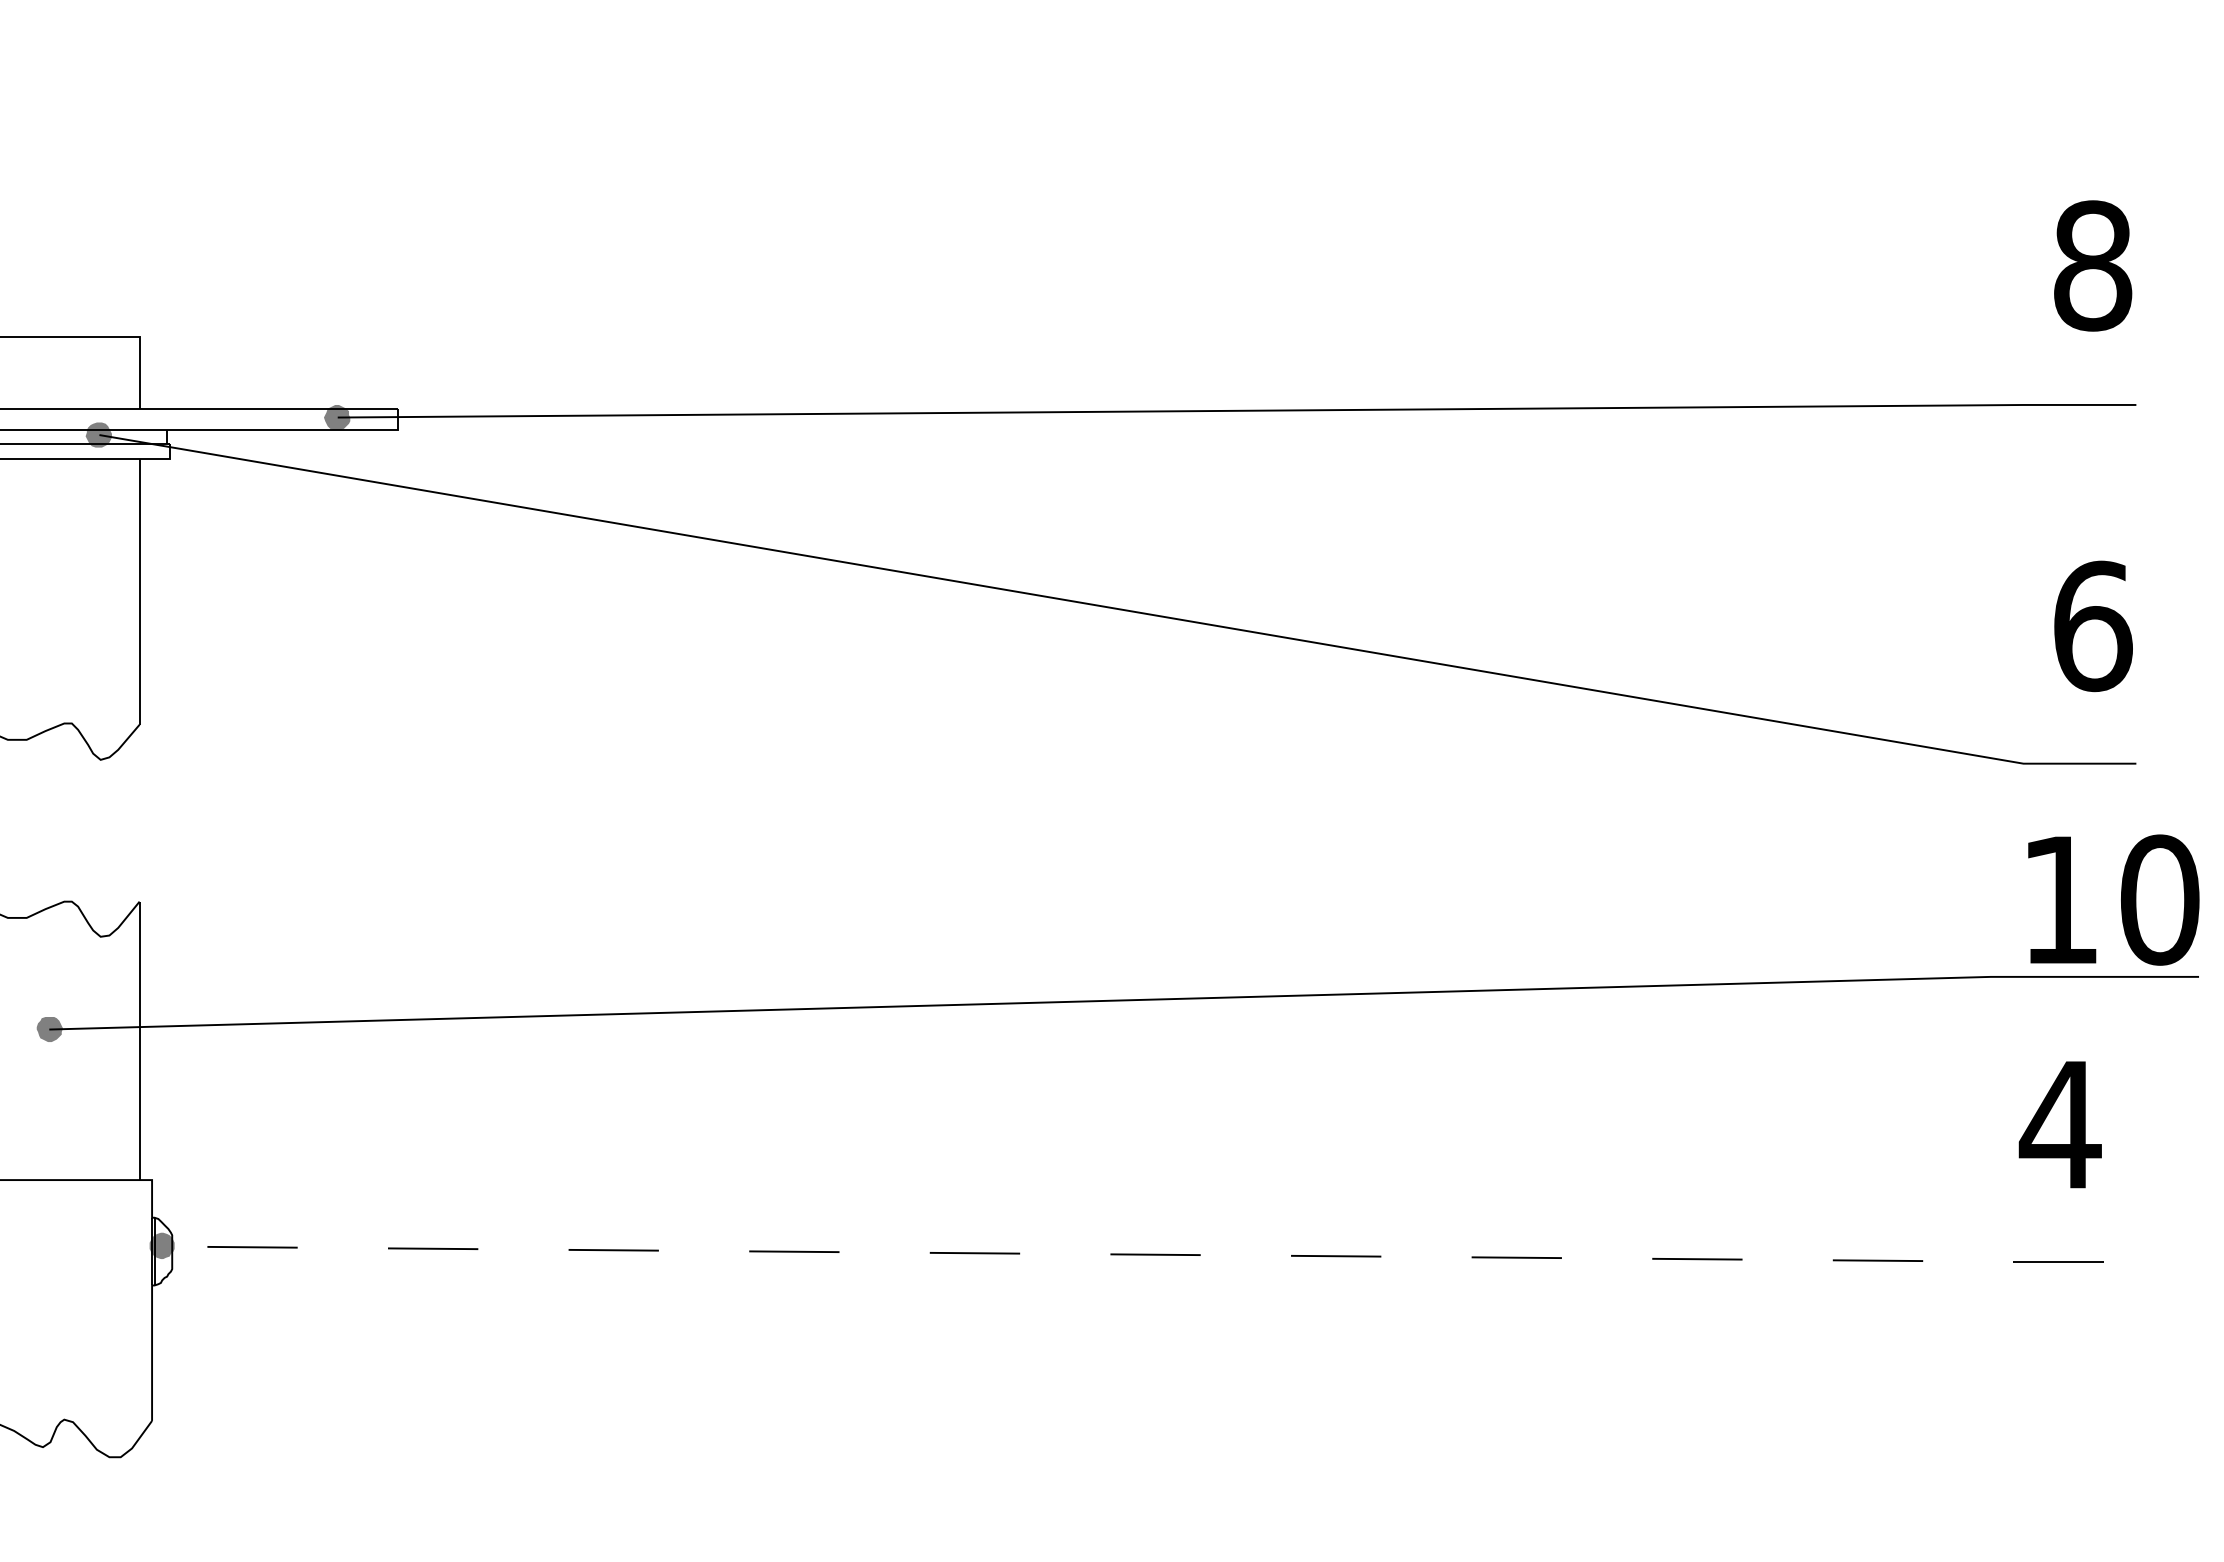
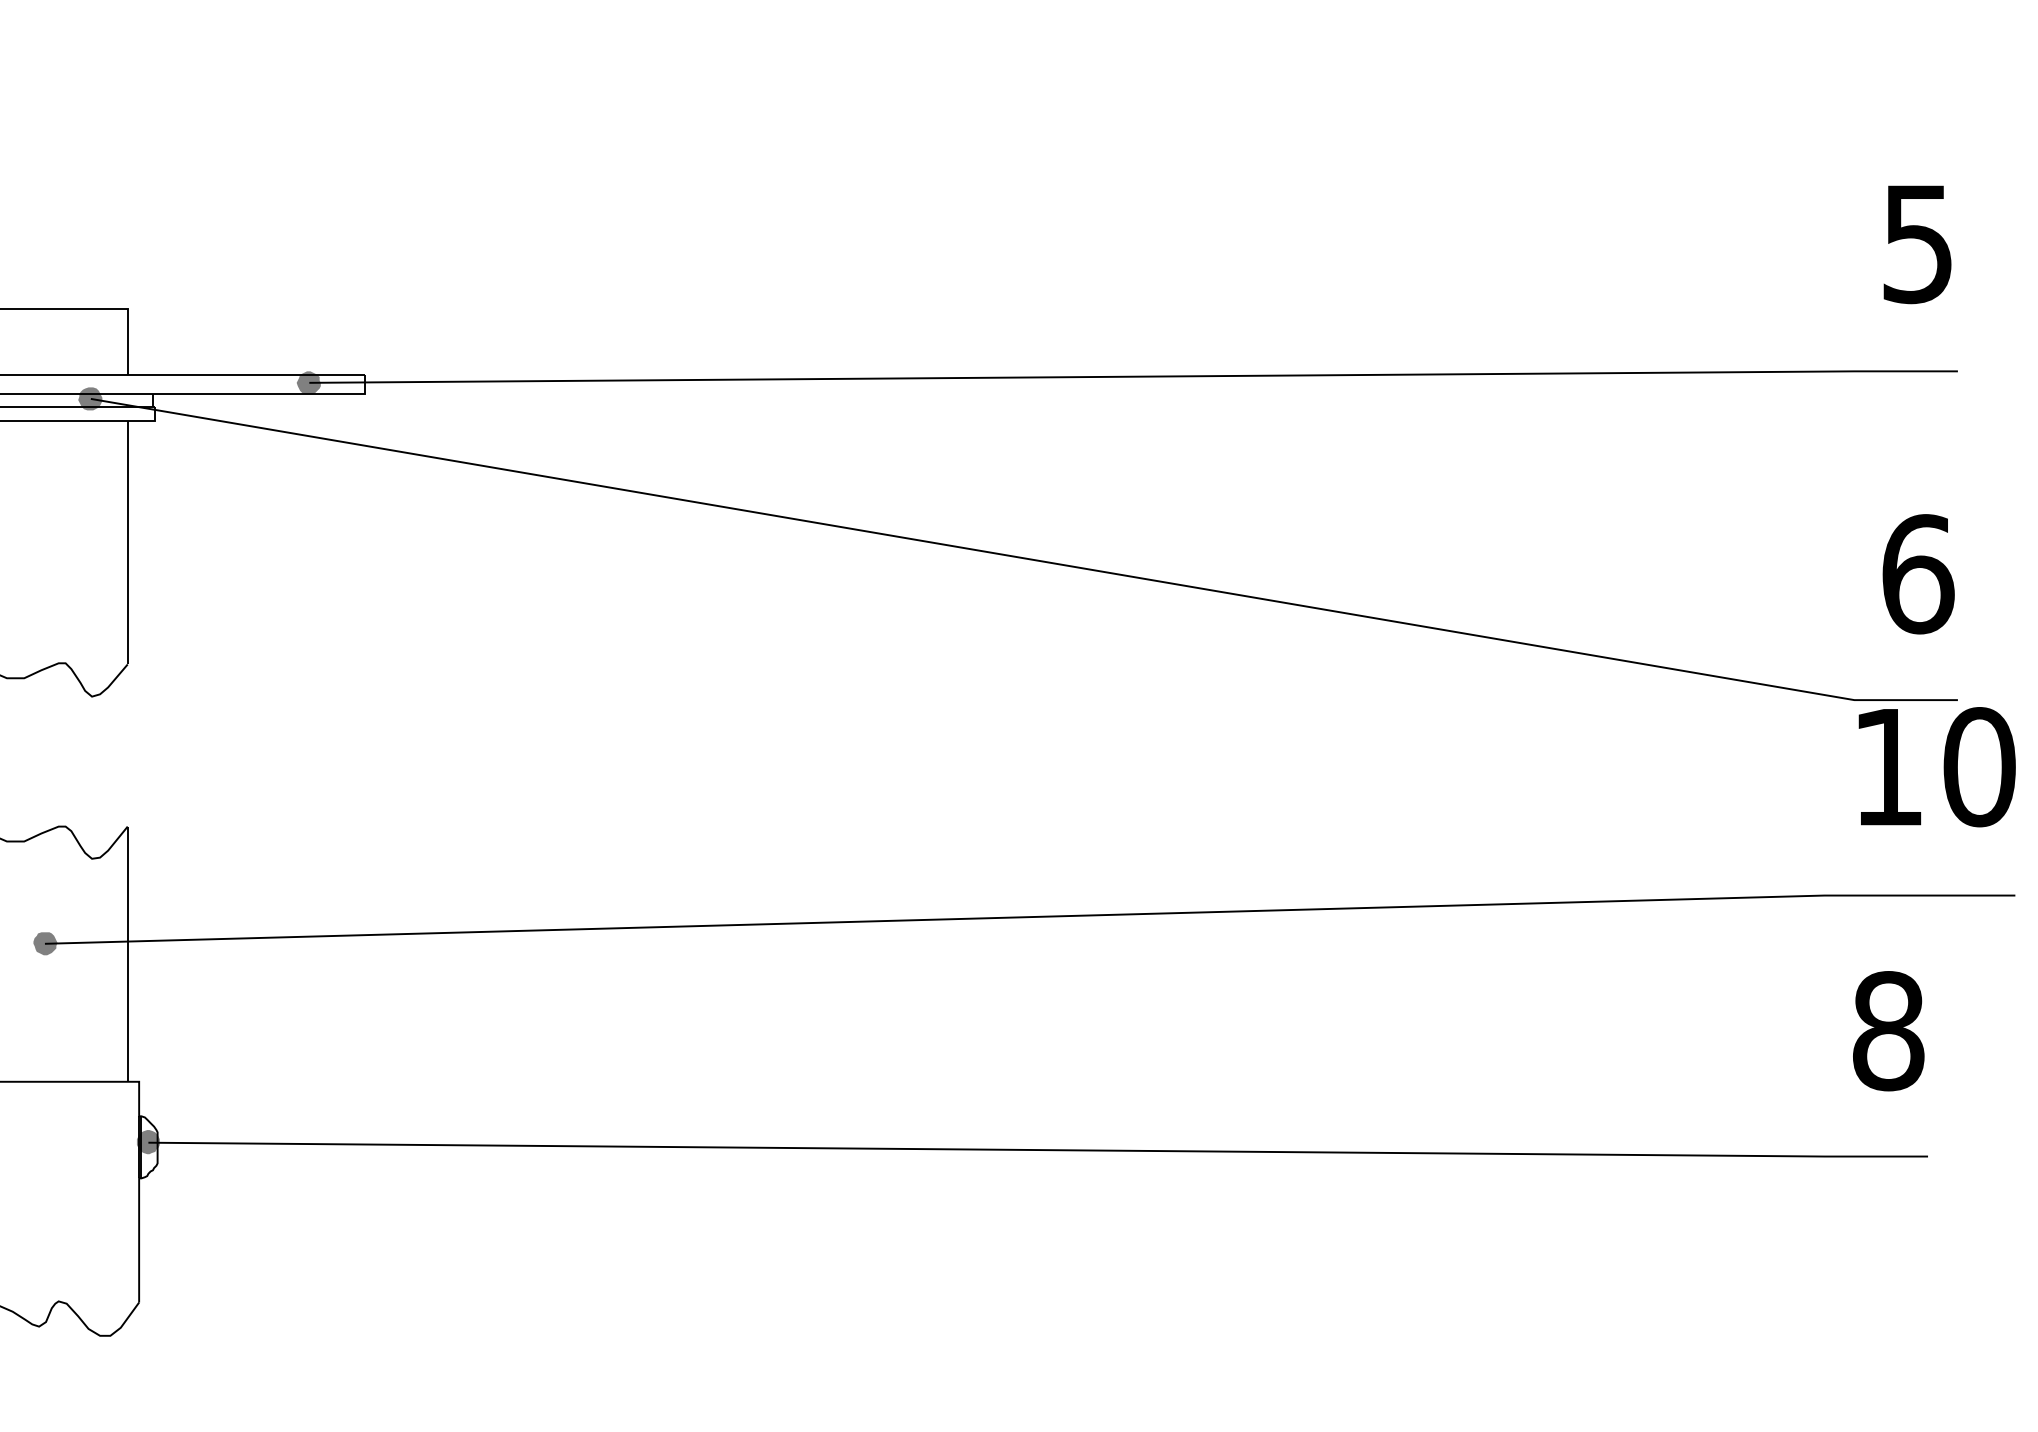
text: (2093, 265) -> (1918, 243), 8 -> 5
text: (2112, 900) -> (1936, 767), moved
text: (2060, 1125) -> (1888, 1031), 4 -> 8
line: (1133, 1255) -> (1038, 1150), dashed -> solid

